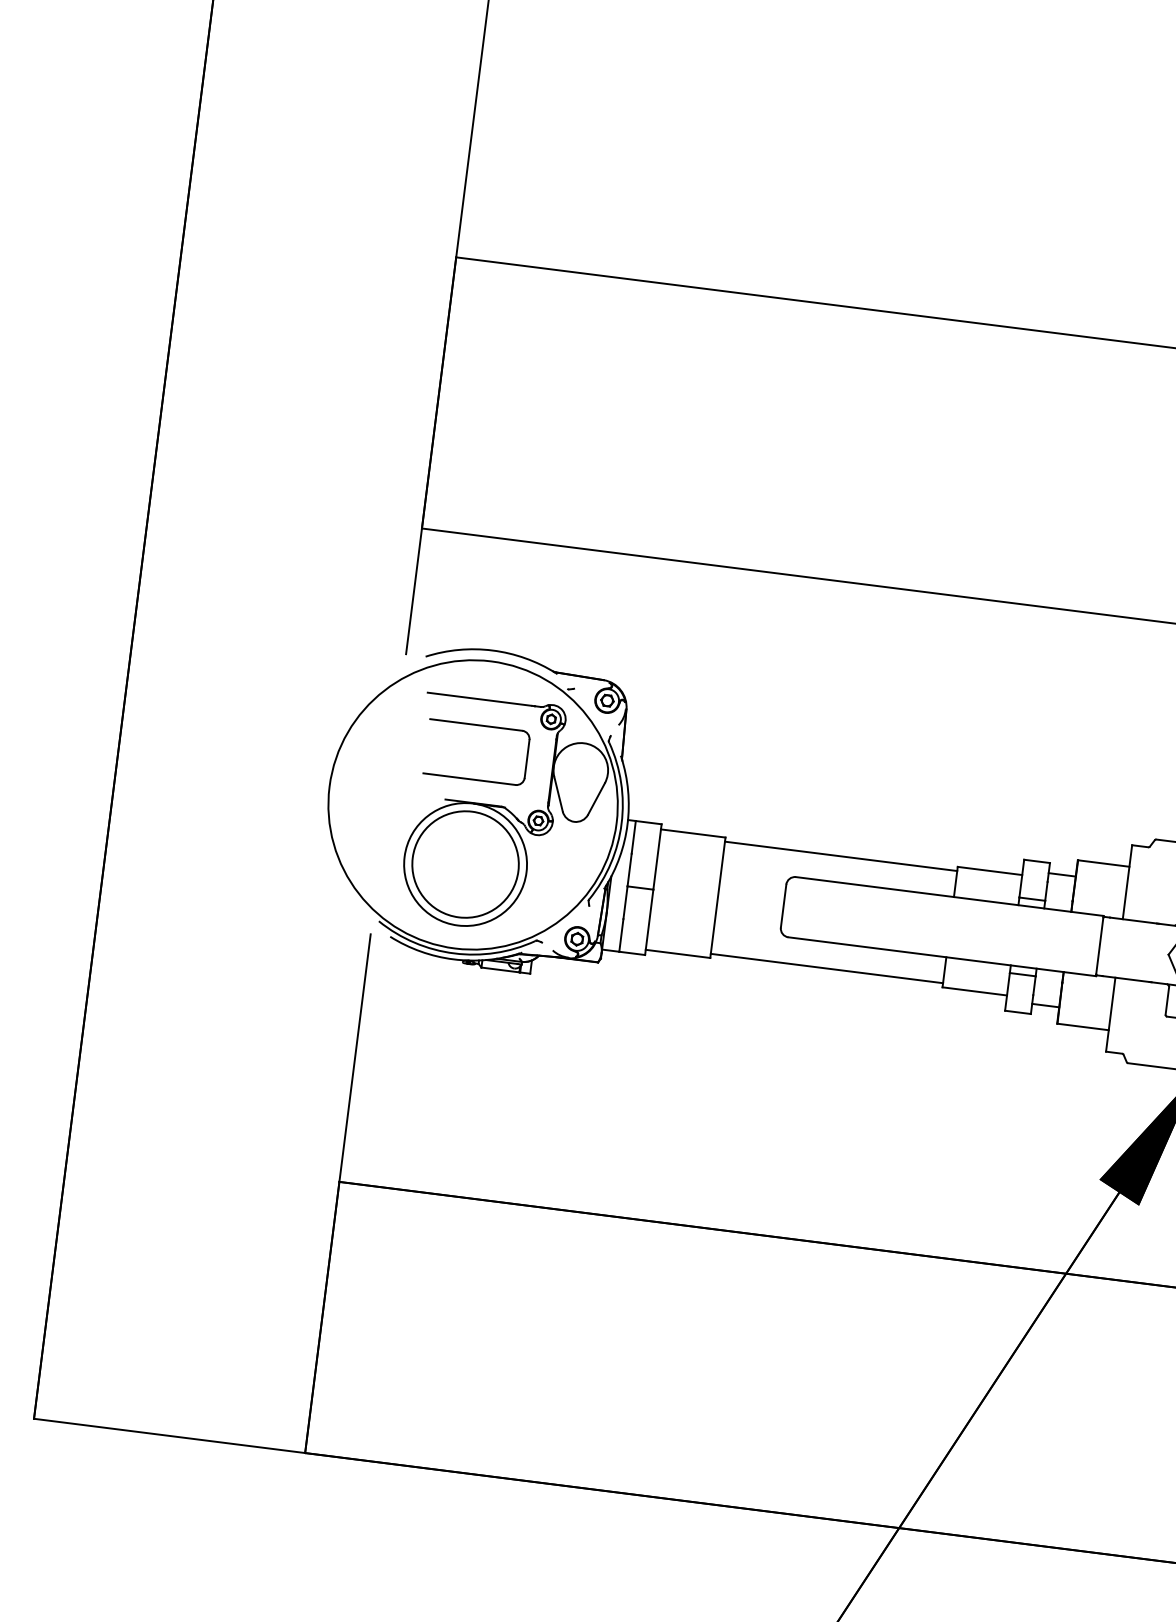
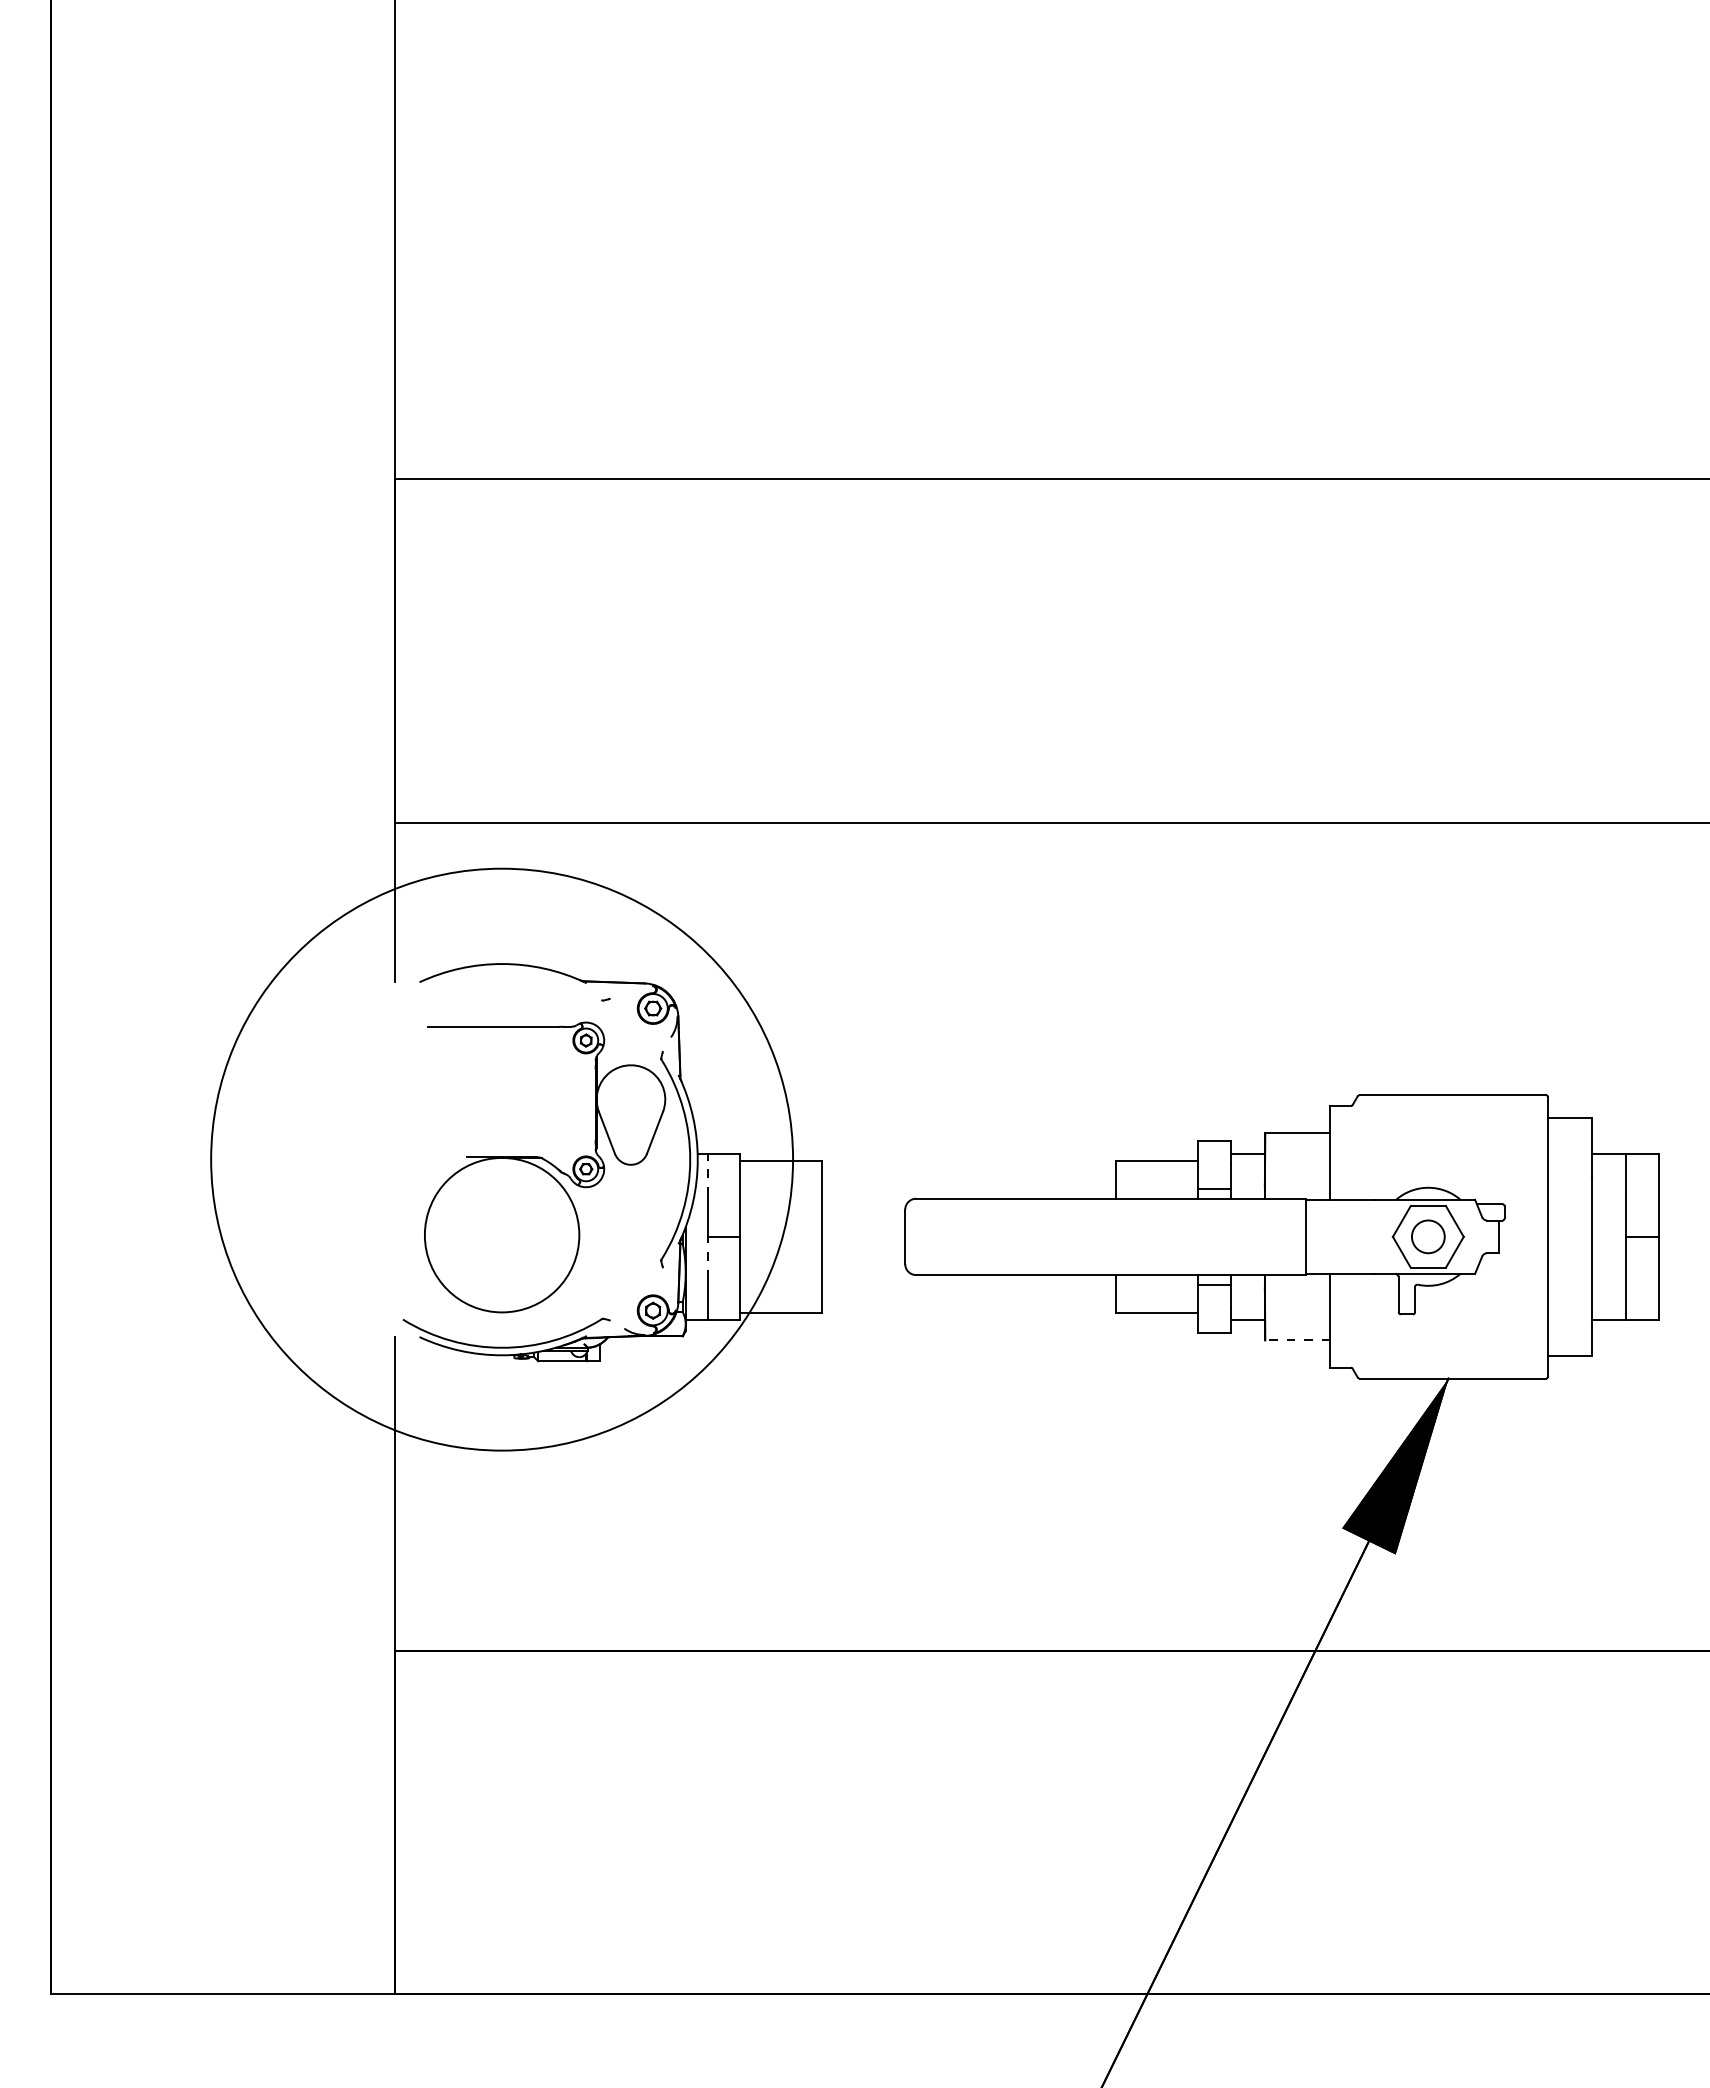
part: (480, 725) -> (498, 1059), removed
circle: (472, 804) -> (501, 1159), size x1.6
line: (633, 837) -> (707, 1174), solid -> dashed
line: (840, 856) -> (968, 1165), removed
circle: (465, 863) -> (501, 1234), removed
line: (625, 902) -> (707, 1257), solid -> dashed
line: (826, 968) -> (968, 1307), removed
line: (1082, 1026) -> (1297, 1340), solid -> dashed

